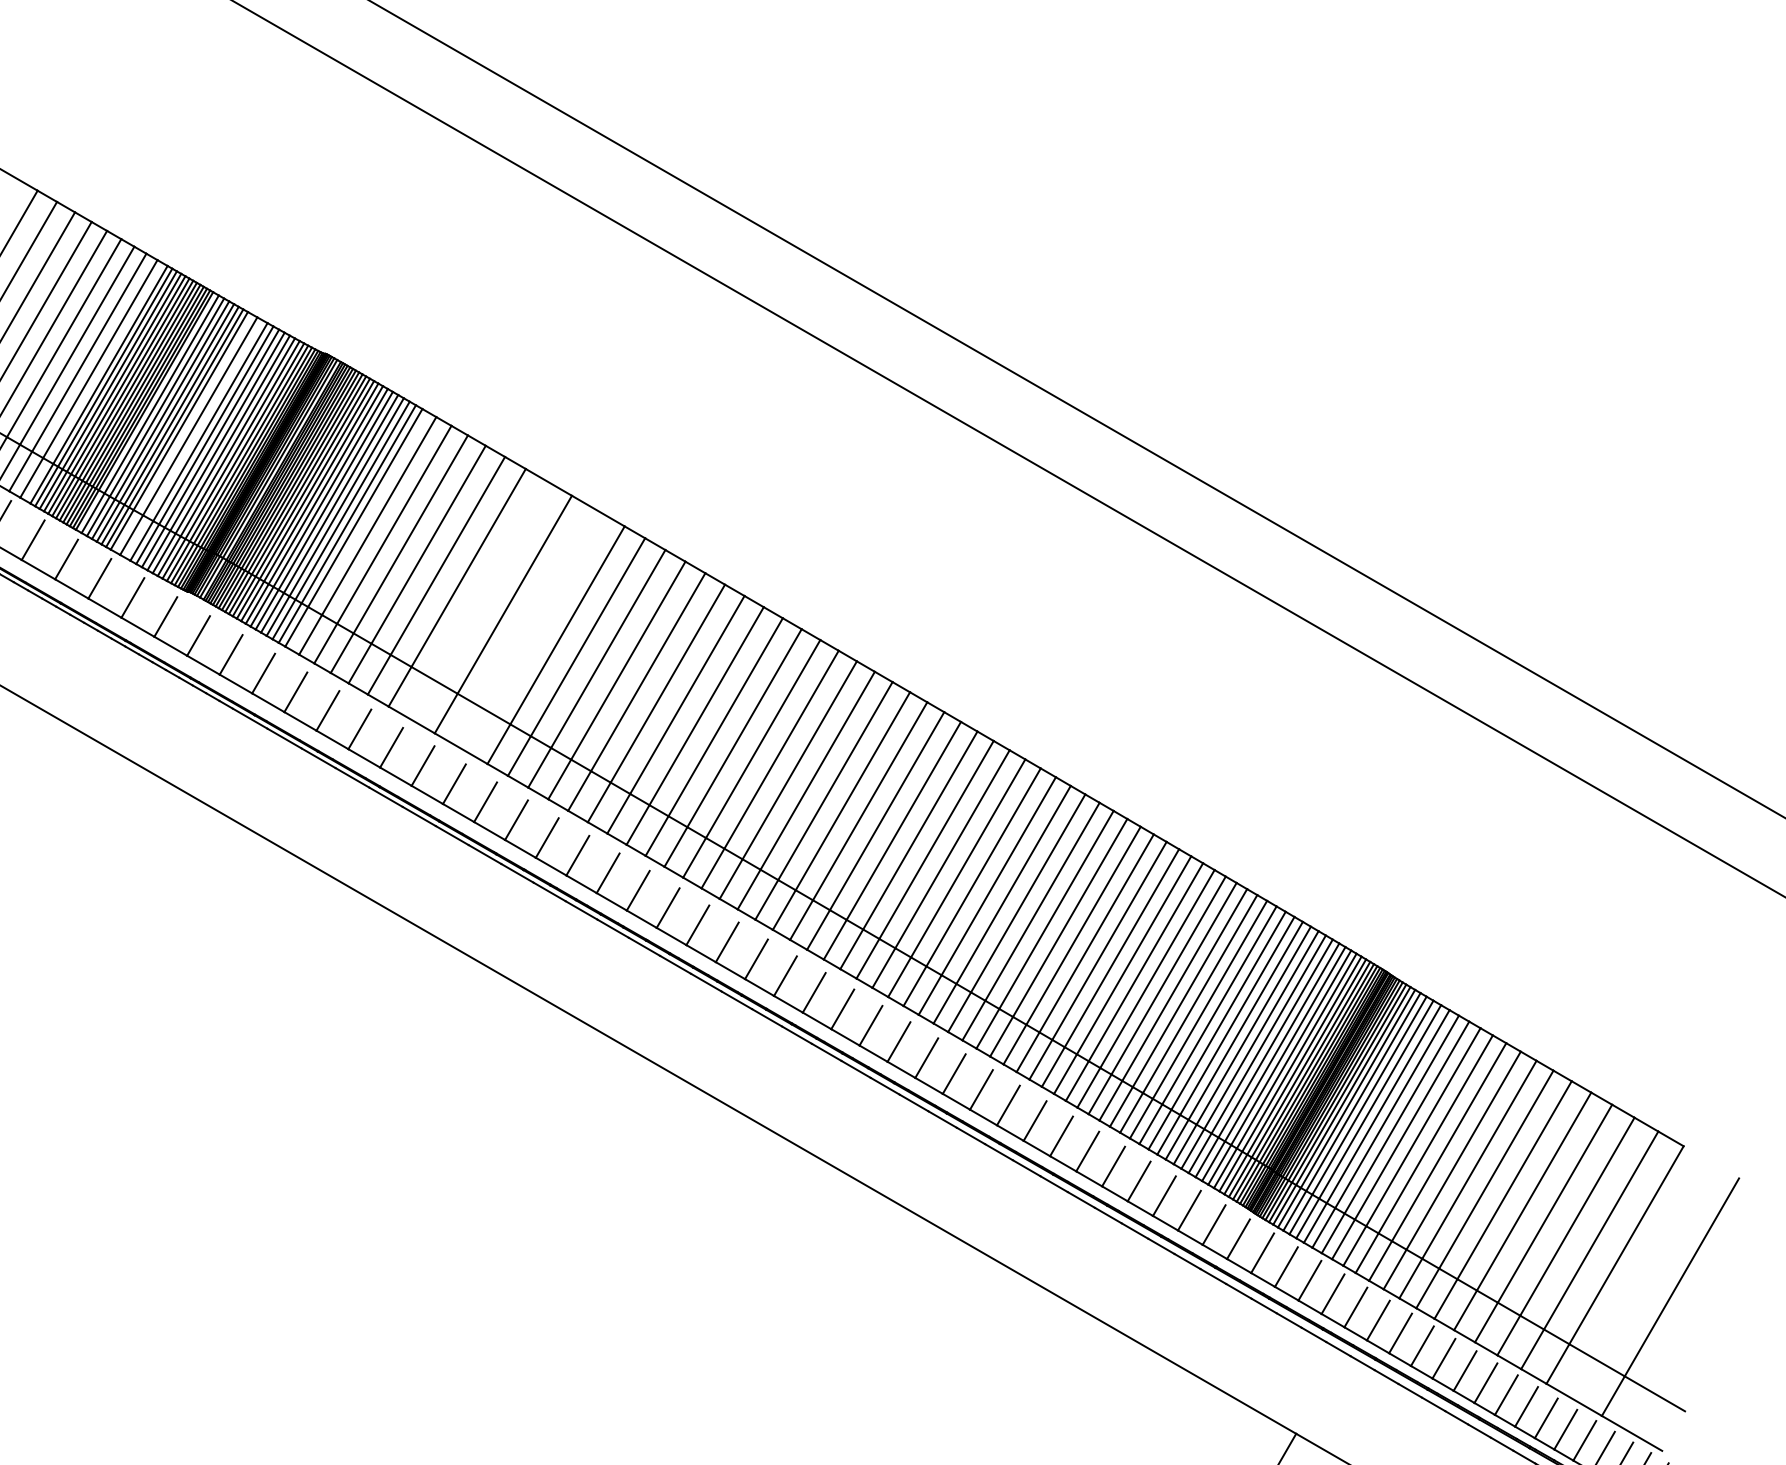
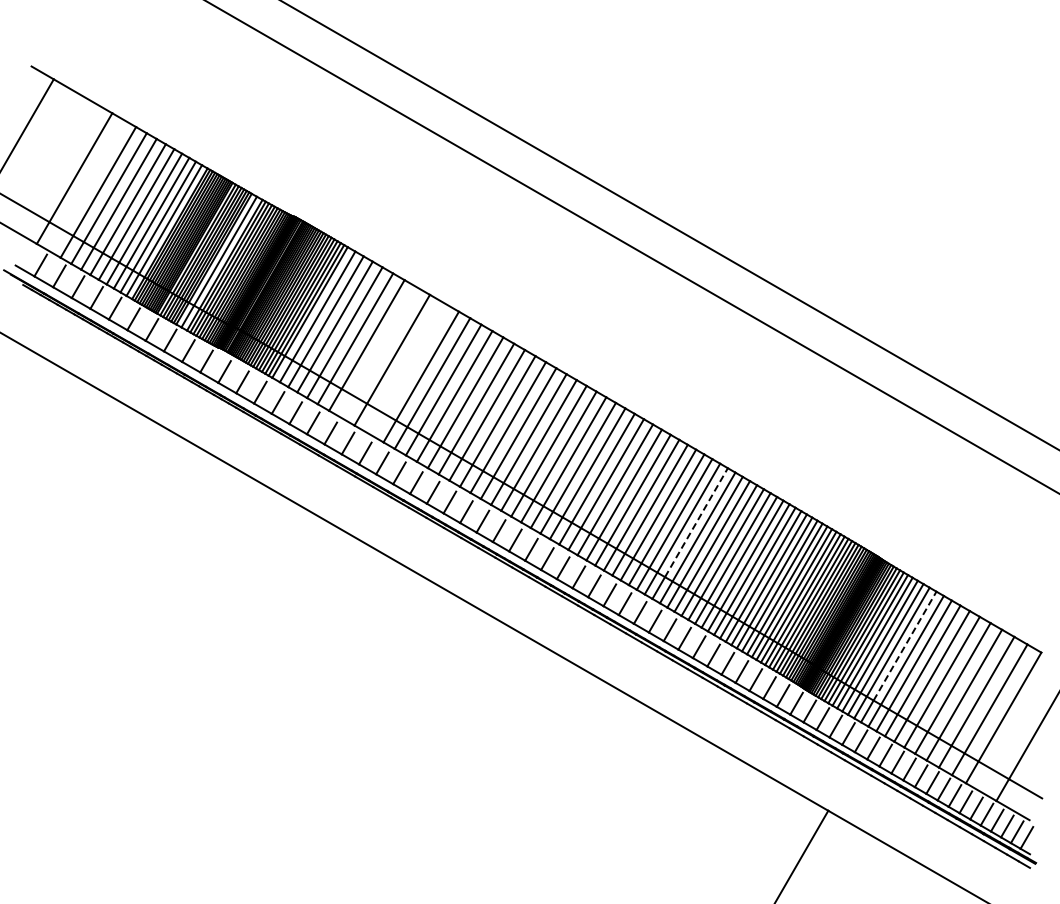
line: (1056, 909) -> (696, 522), solid -> dashed
line: (1436, 1135) -> (905, 646), solid -> dashed

